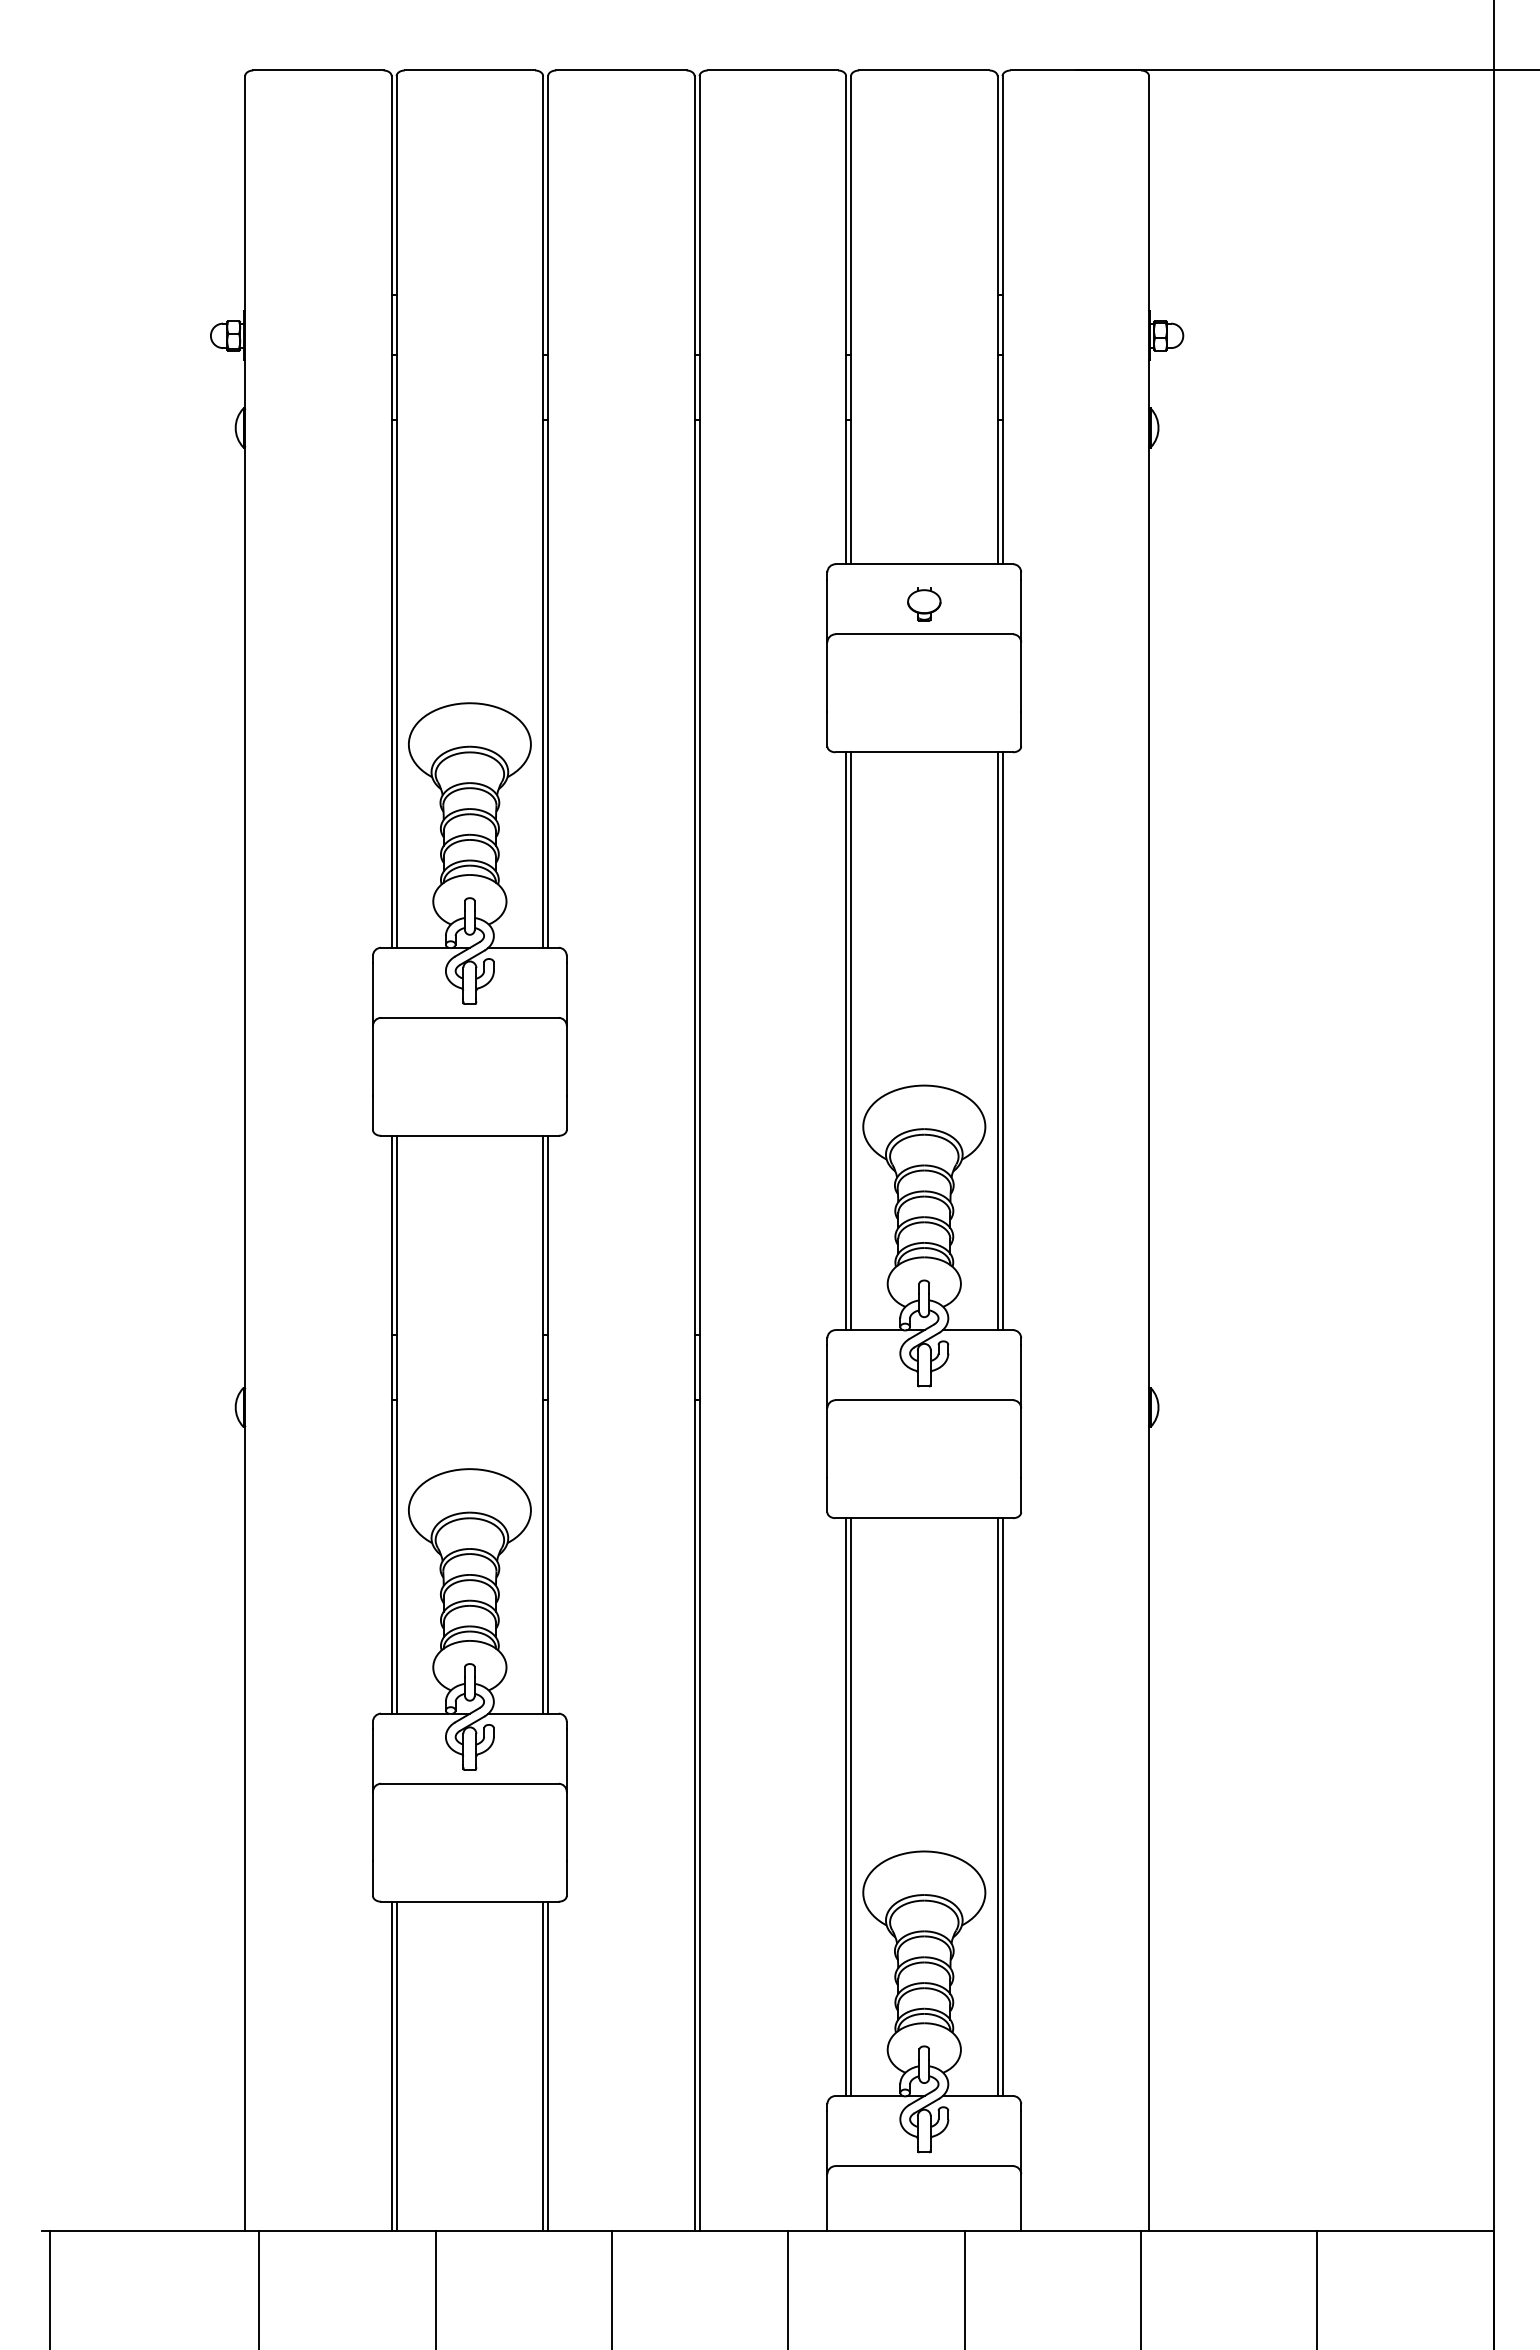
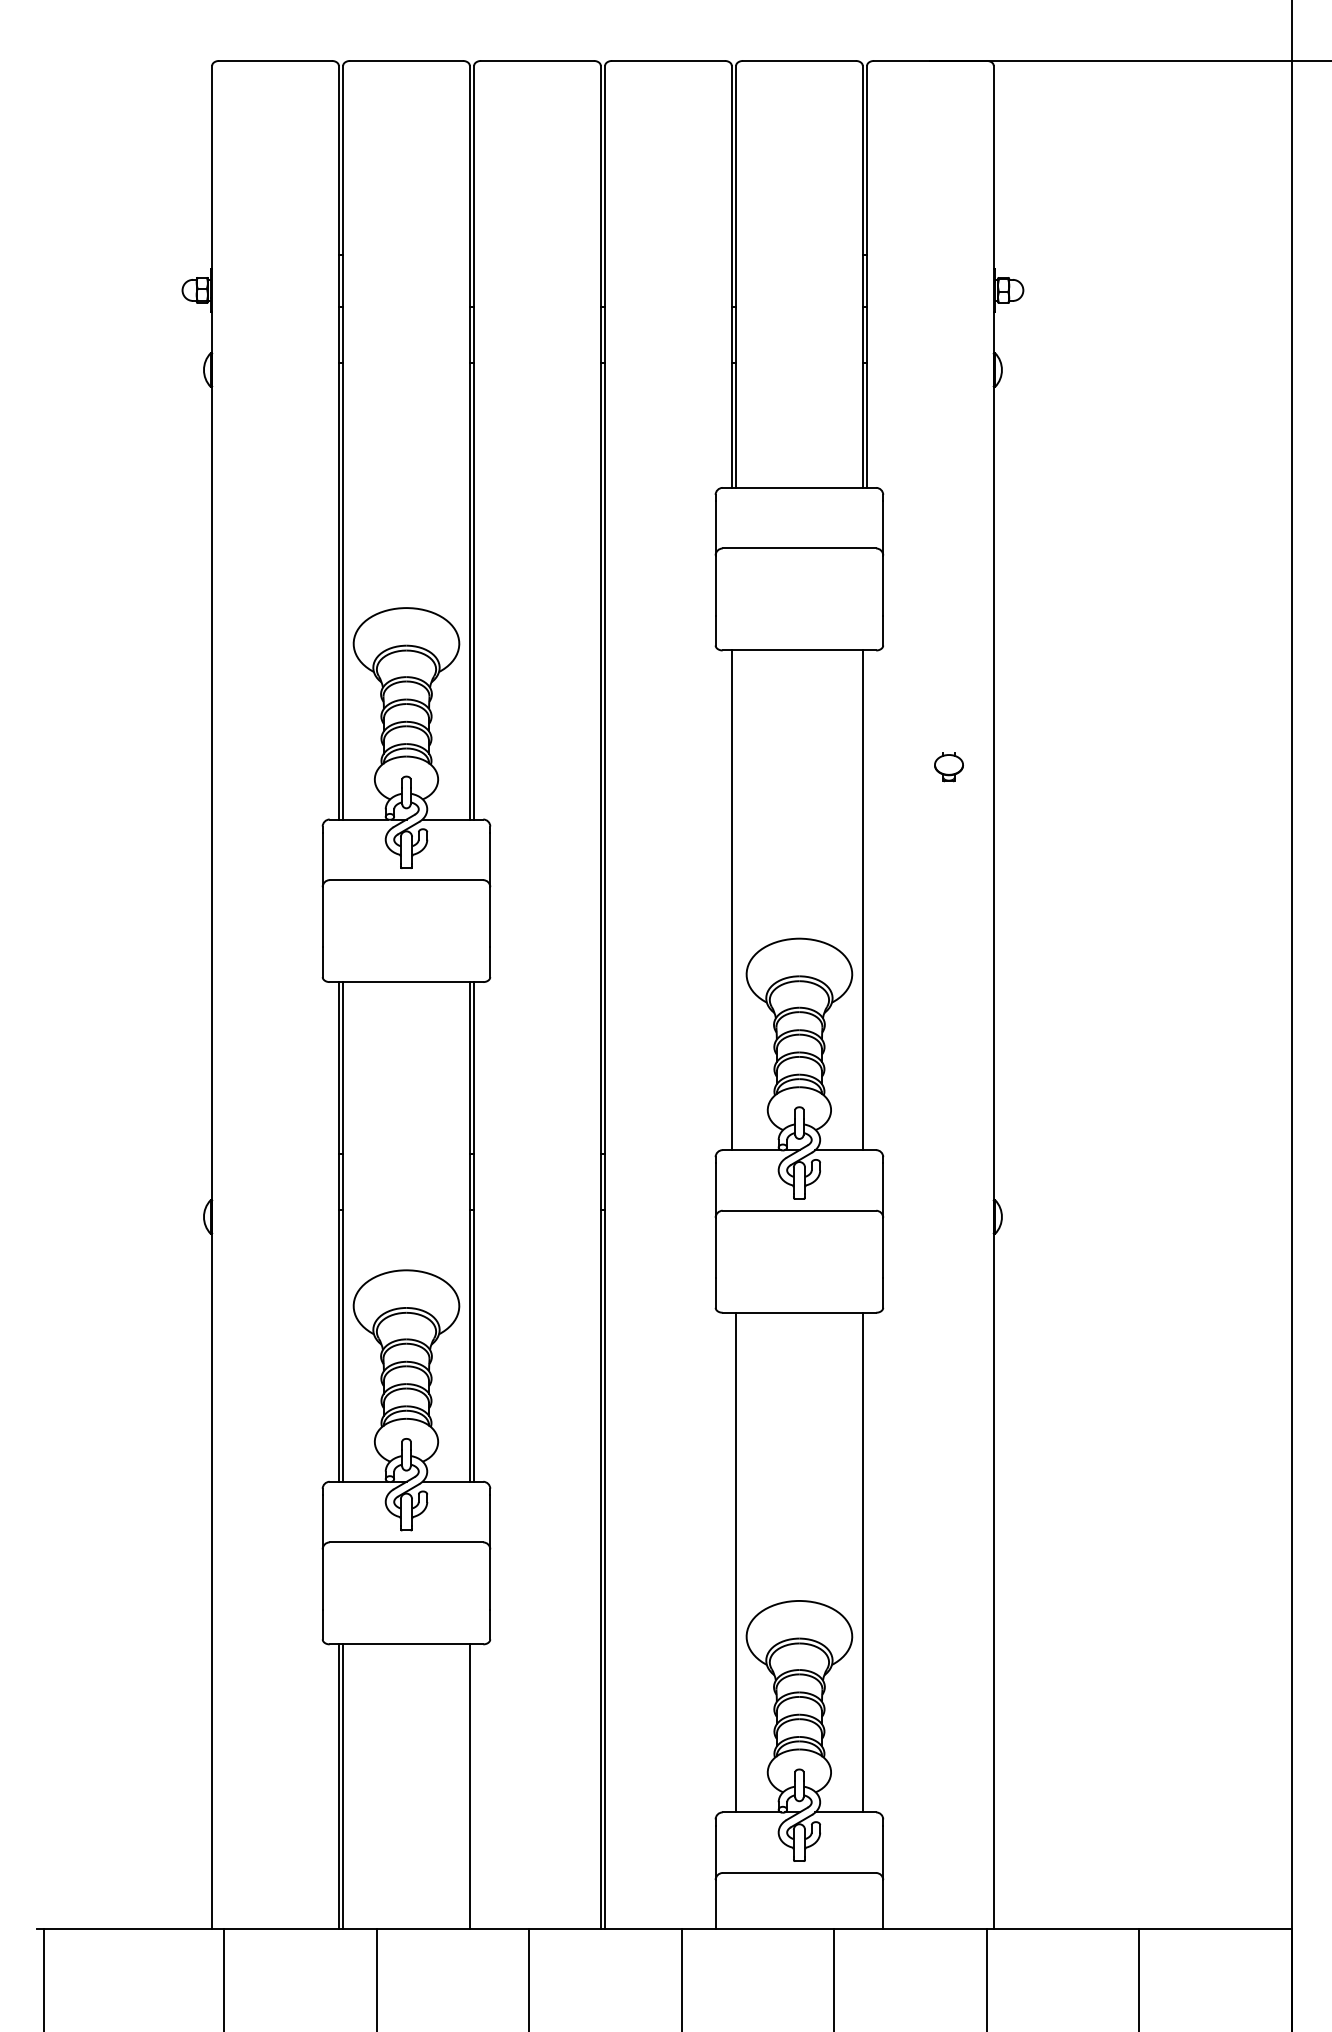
part: (924, 604) -> (949, 767), moved
line: (851, 1041) -> (736, 900), removed
line: (1002, 1041) -> (867, 900), removed
line: (846, 1807) -> (732, 1562), removed
line: (1002, 1807) -> (867, 1562), removed
line: (548, 2065) -> (474, 1786), removed

